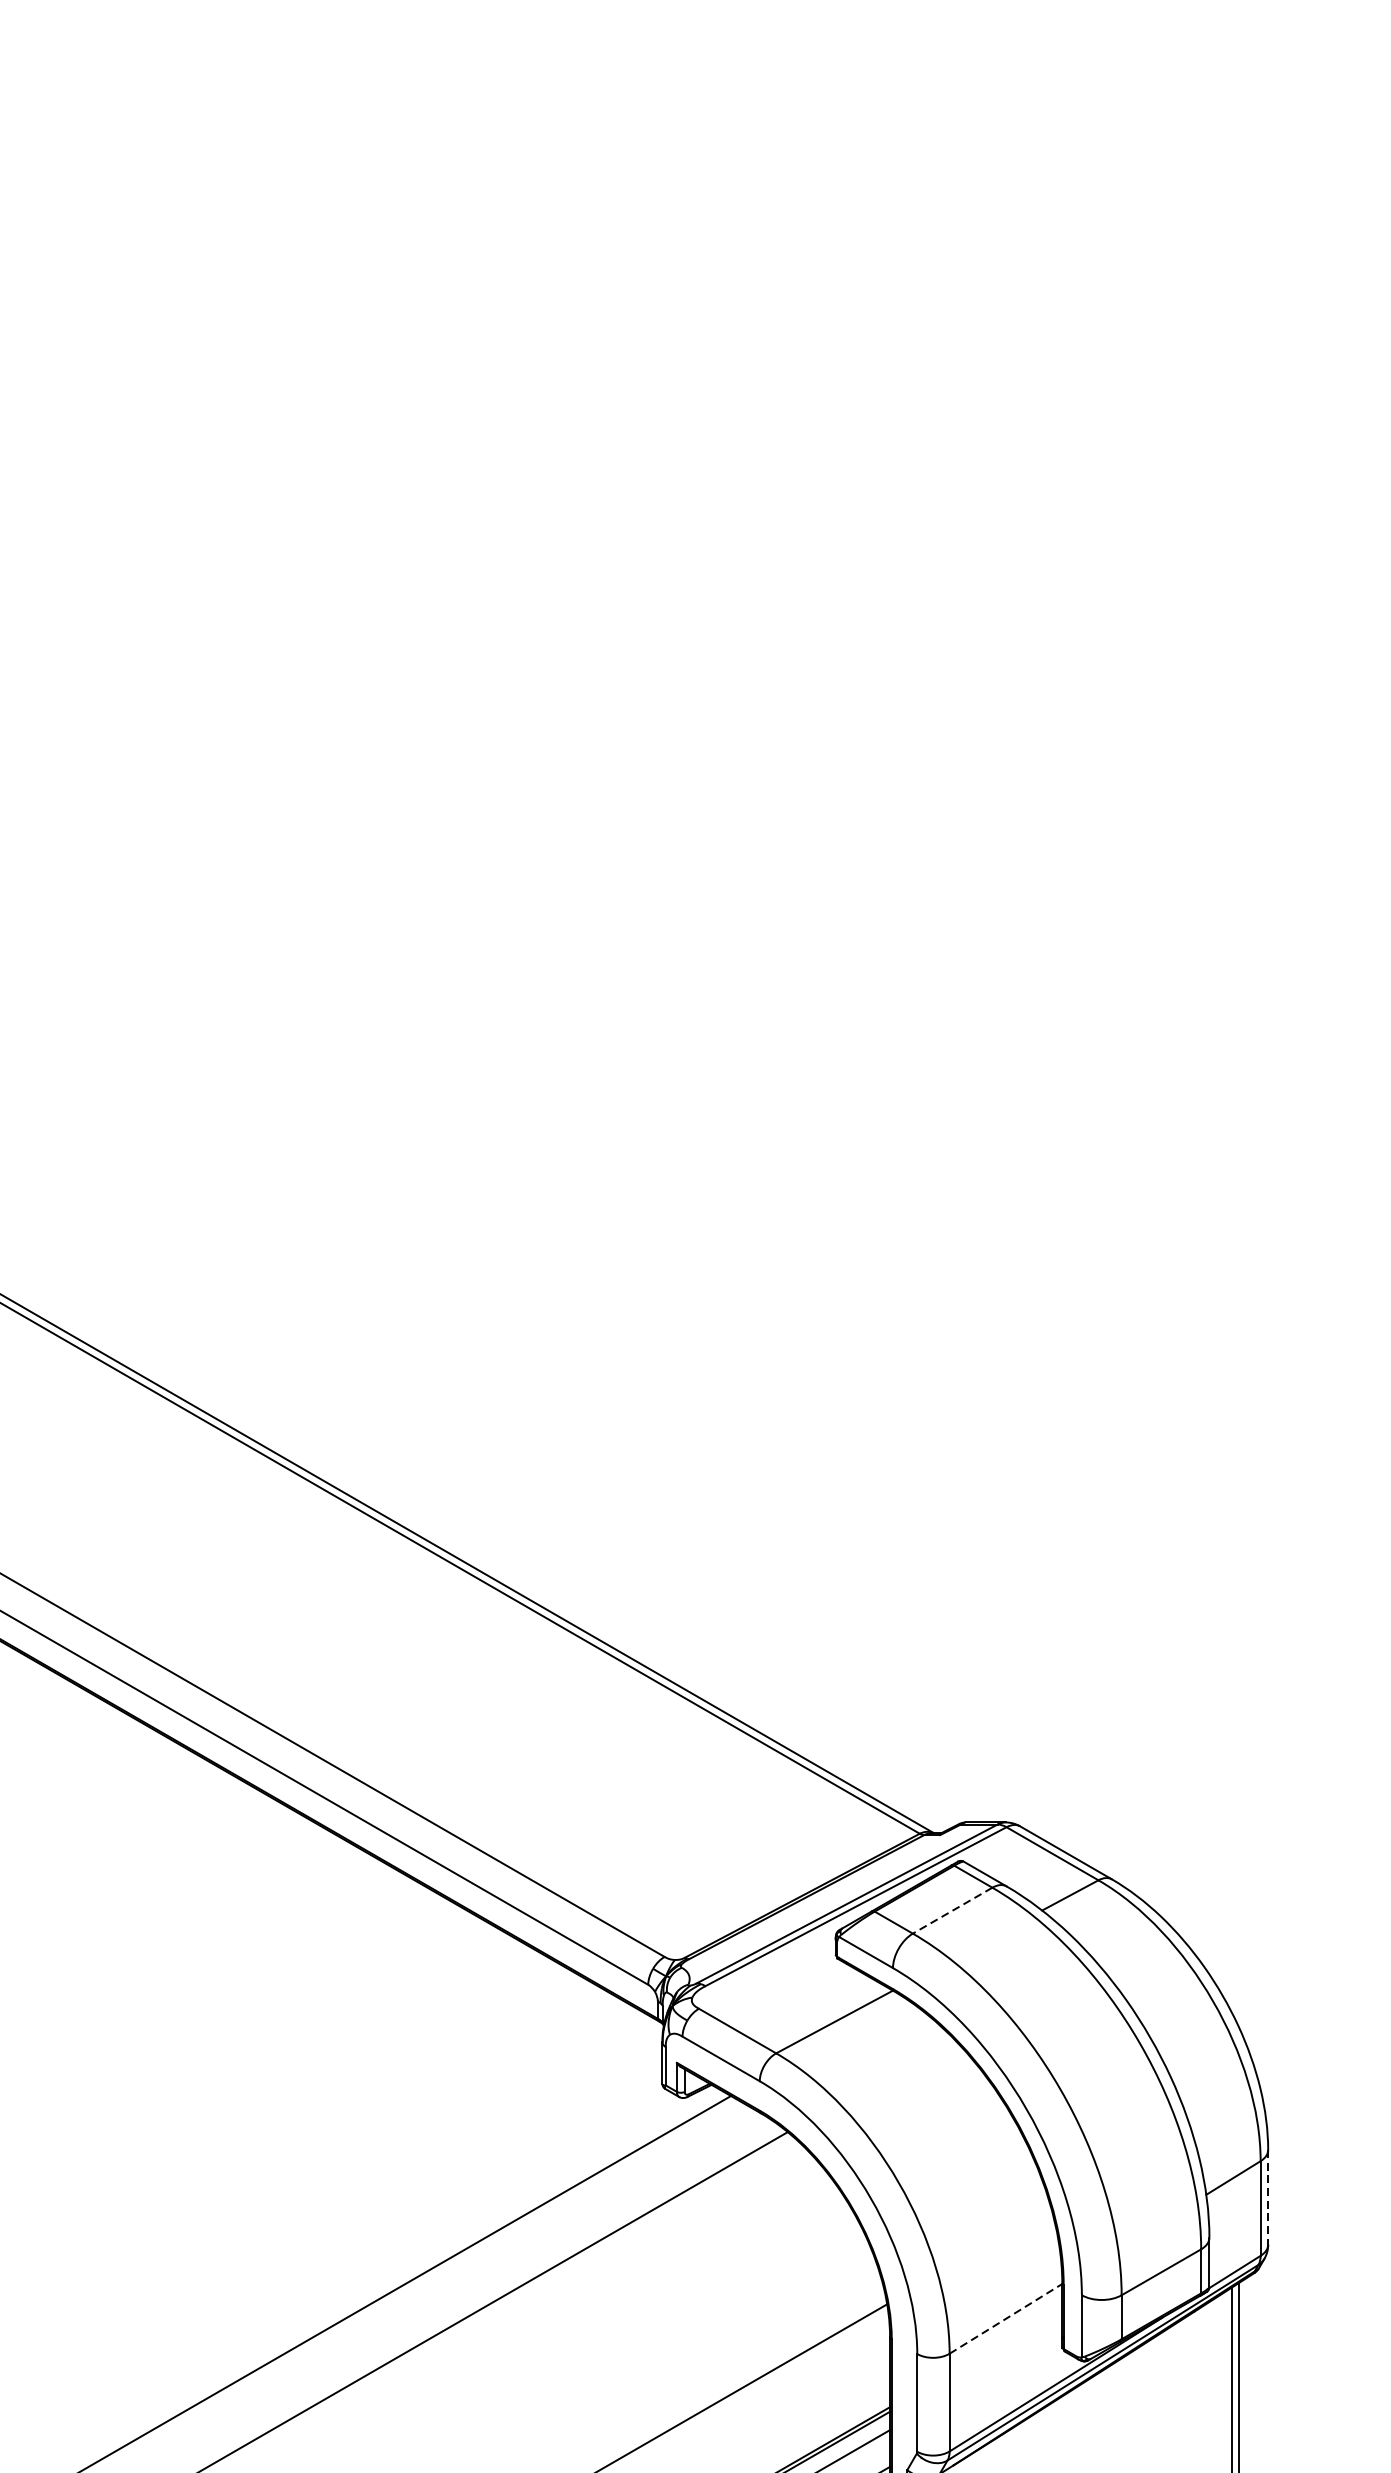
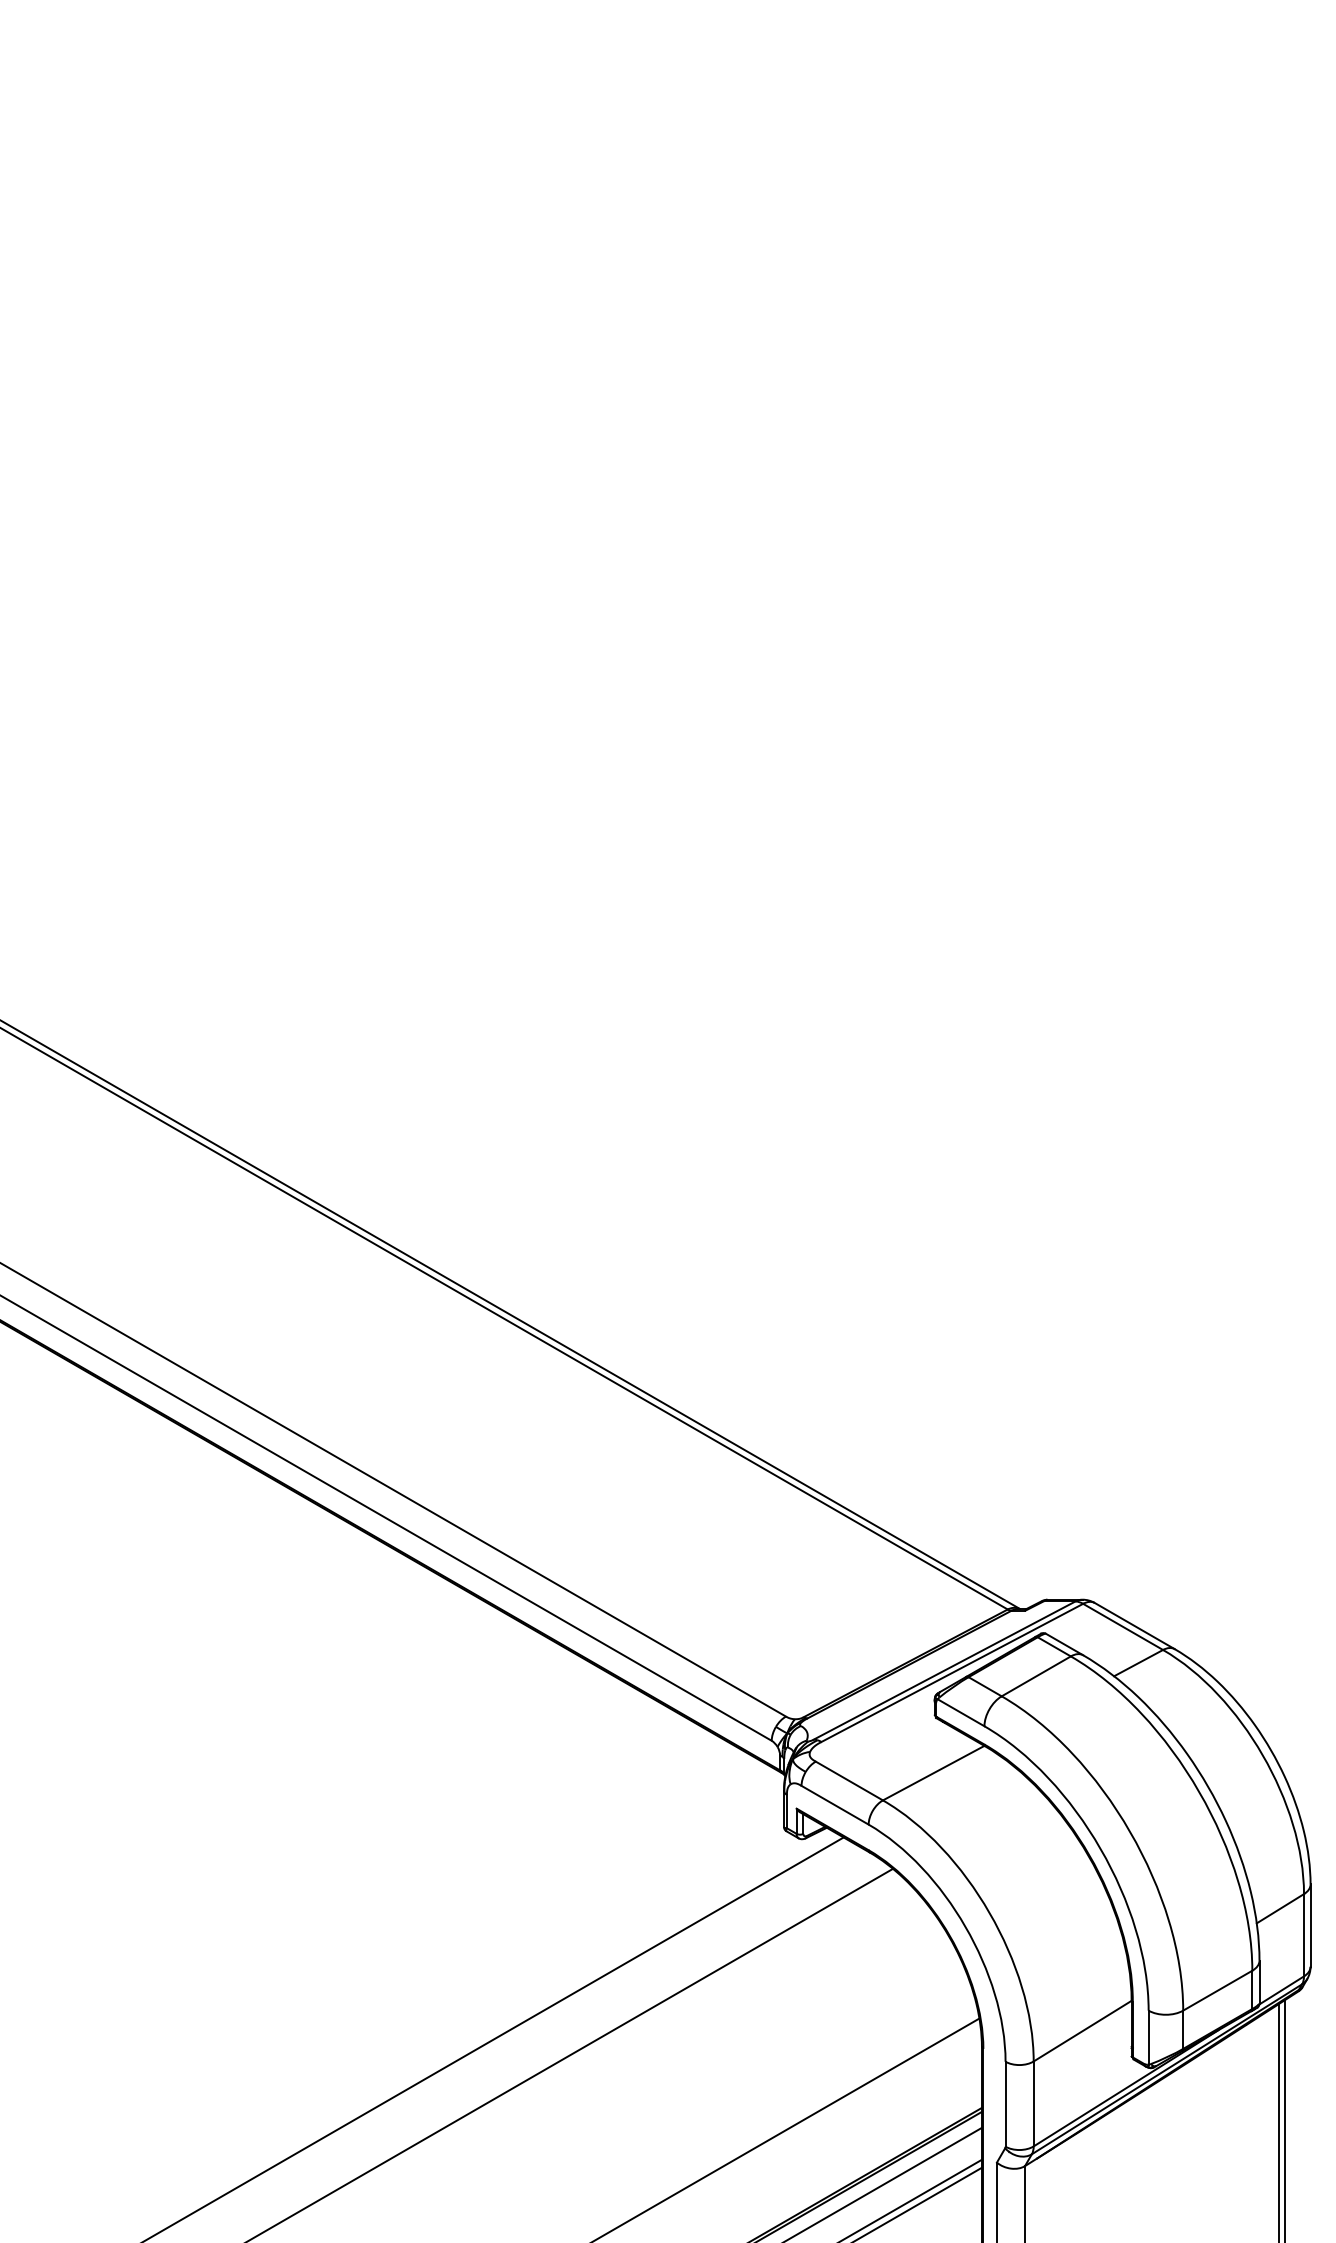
line: (952, 1910) -> (1036, 1676), dashed -> solid
line: (1268, 2198) -> (1310, 1926), dashed -> solid
line: (1005, 2319) -> (1082, 2031), dashed -> solid

